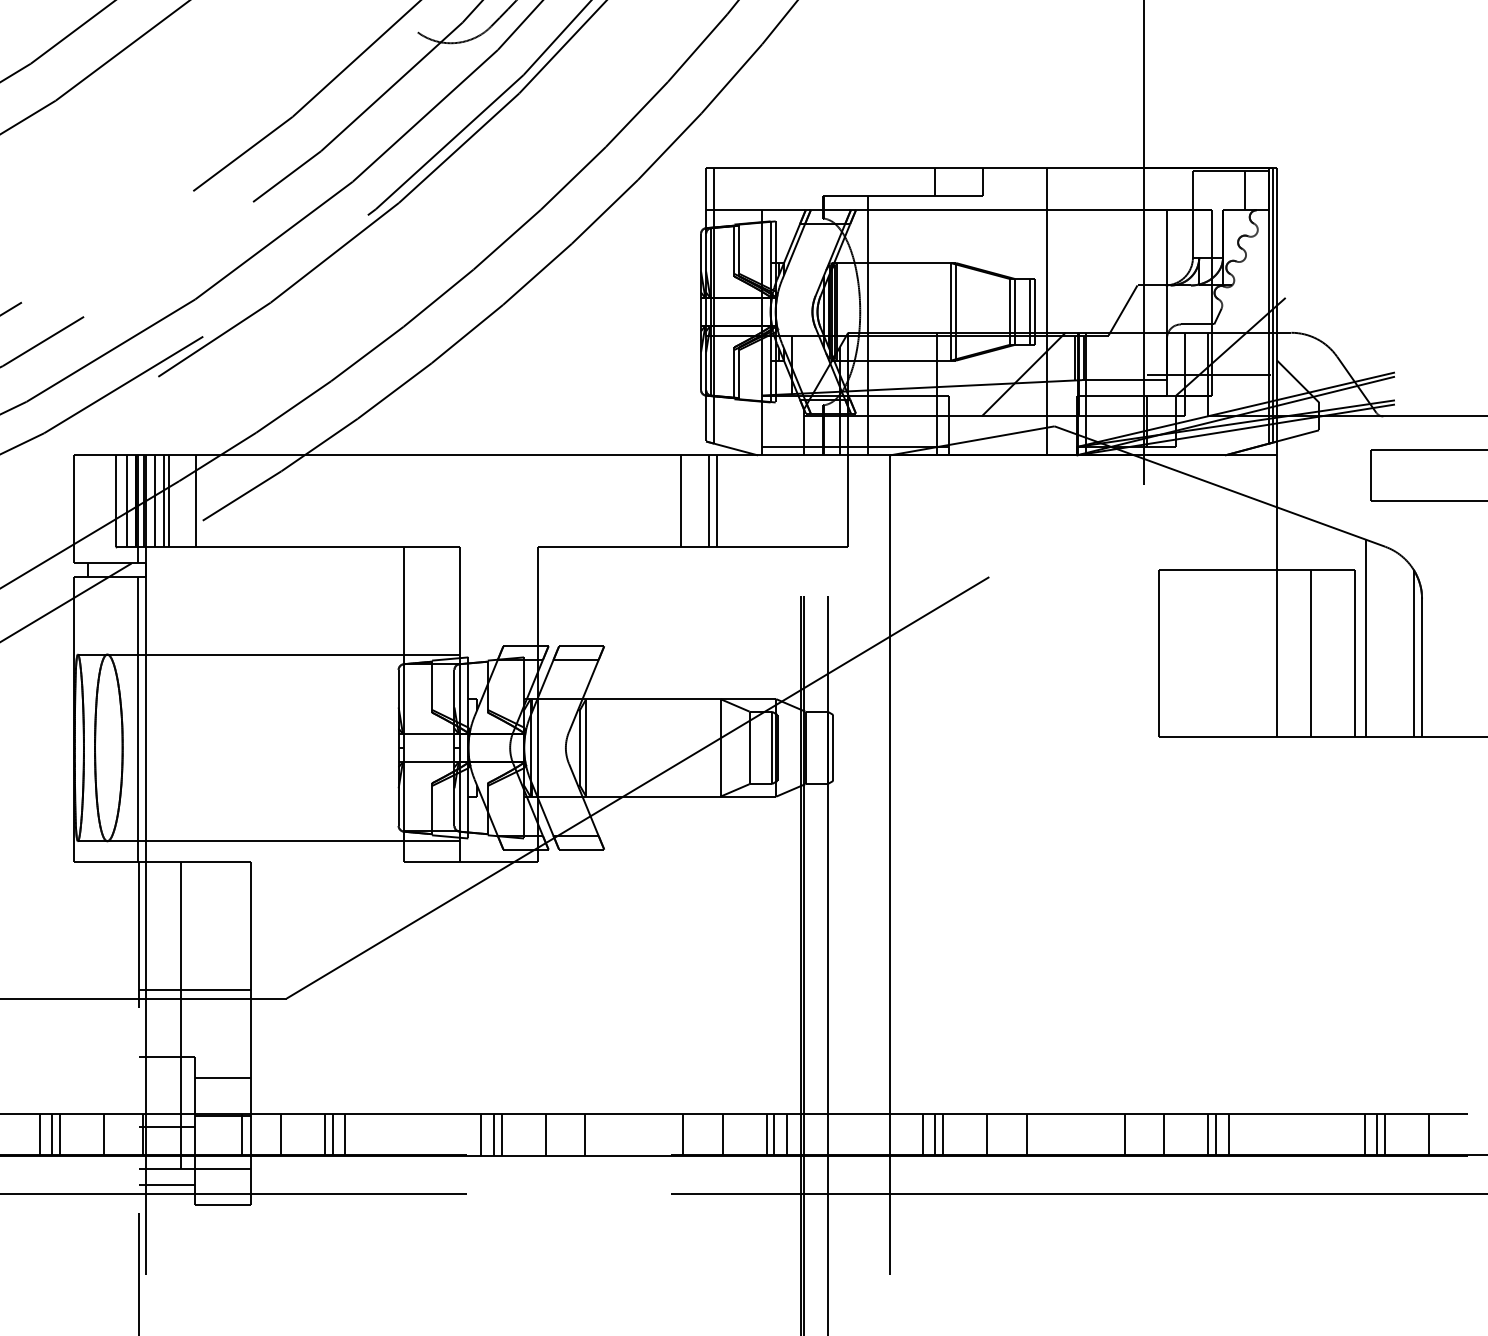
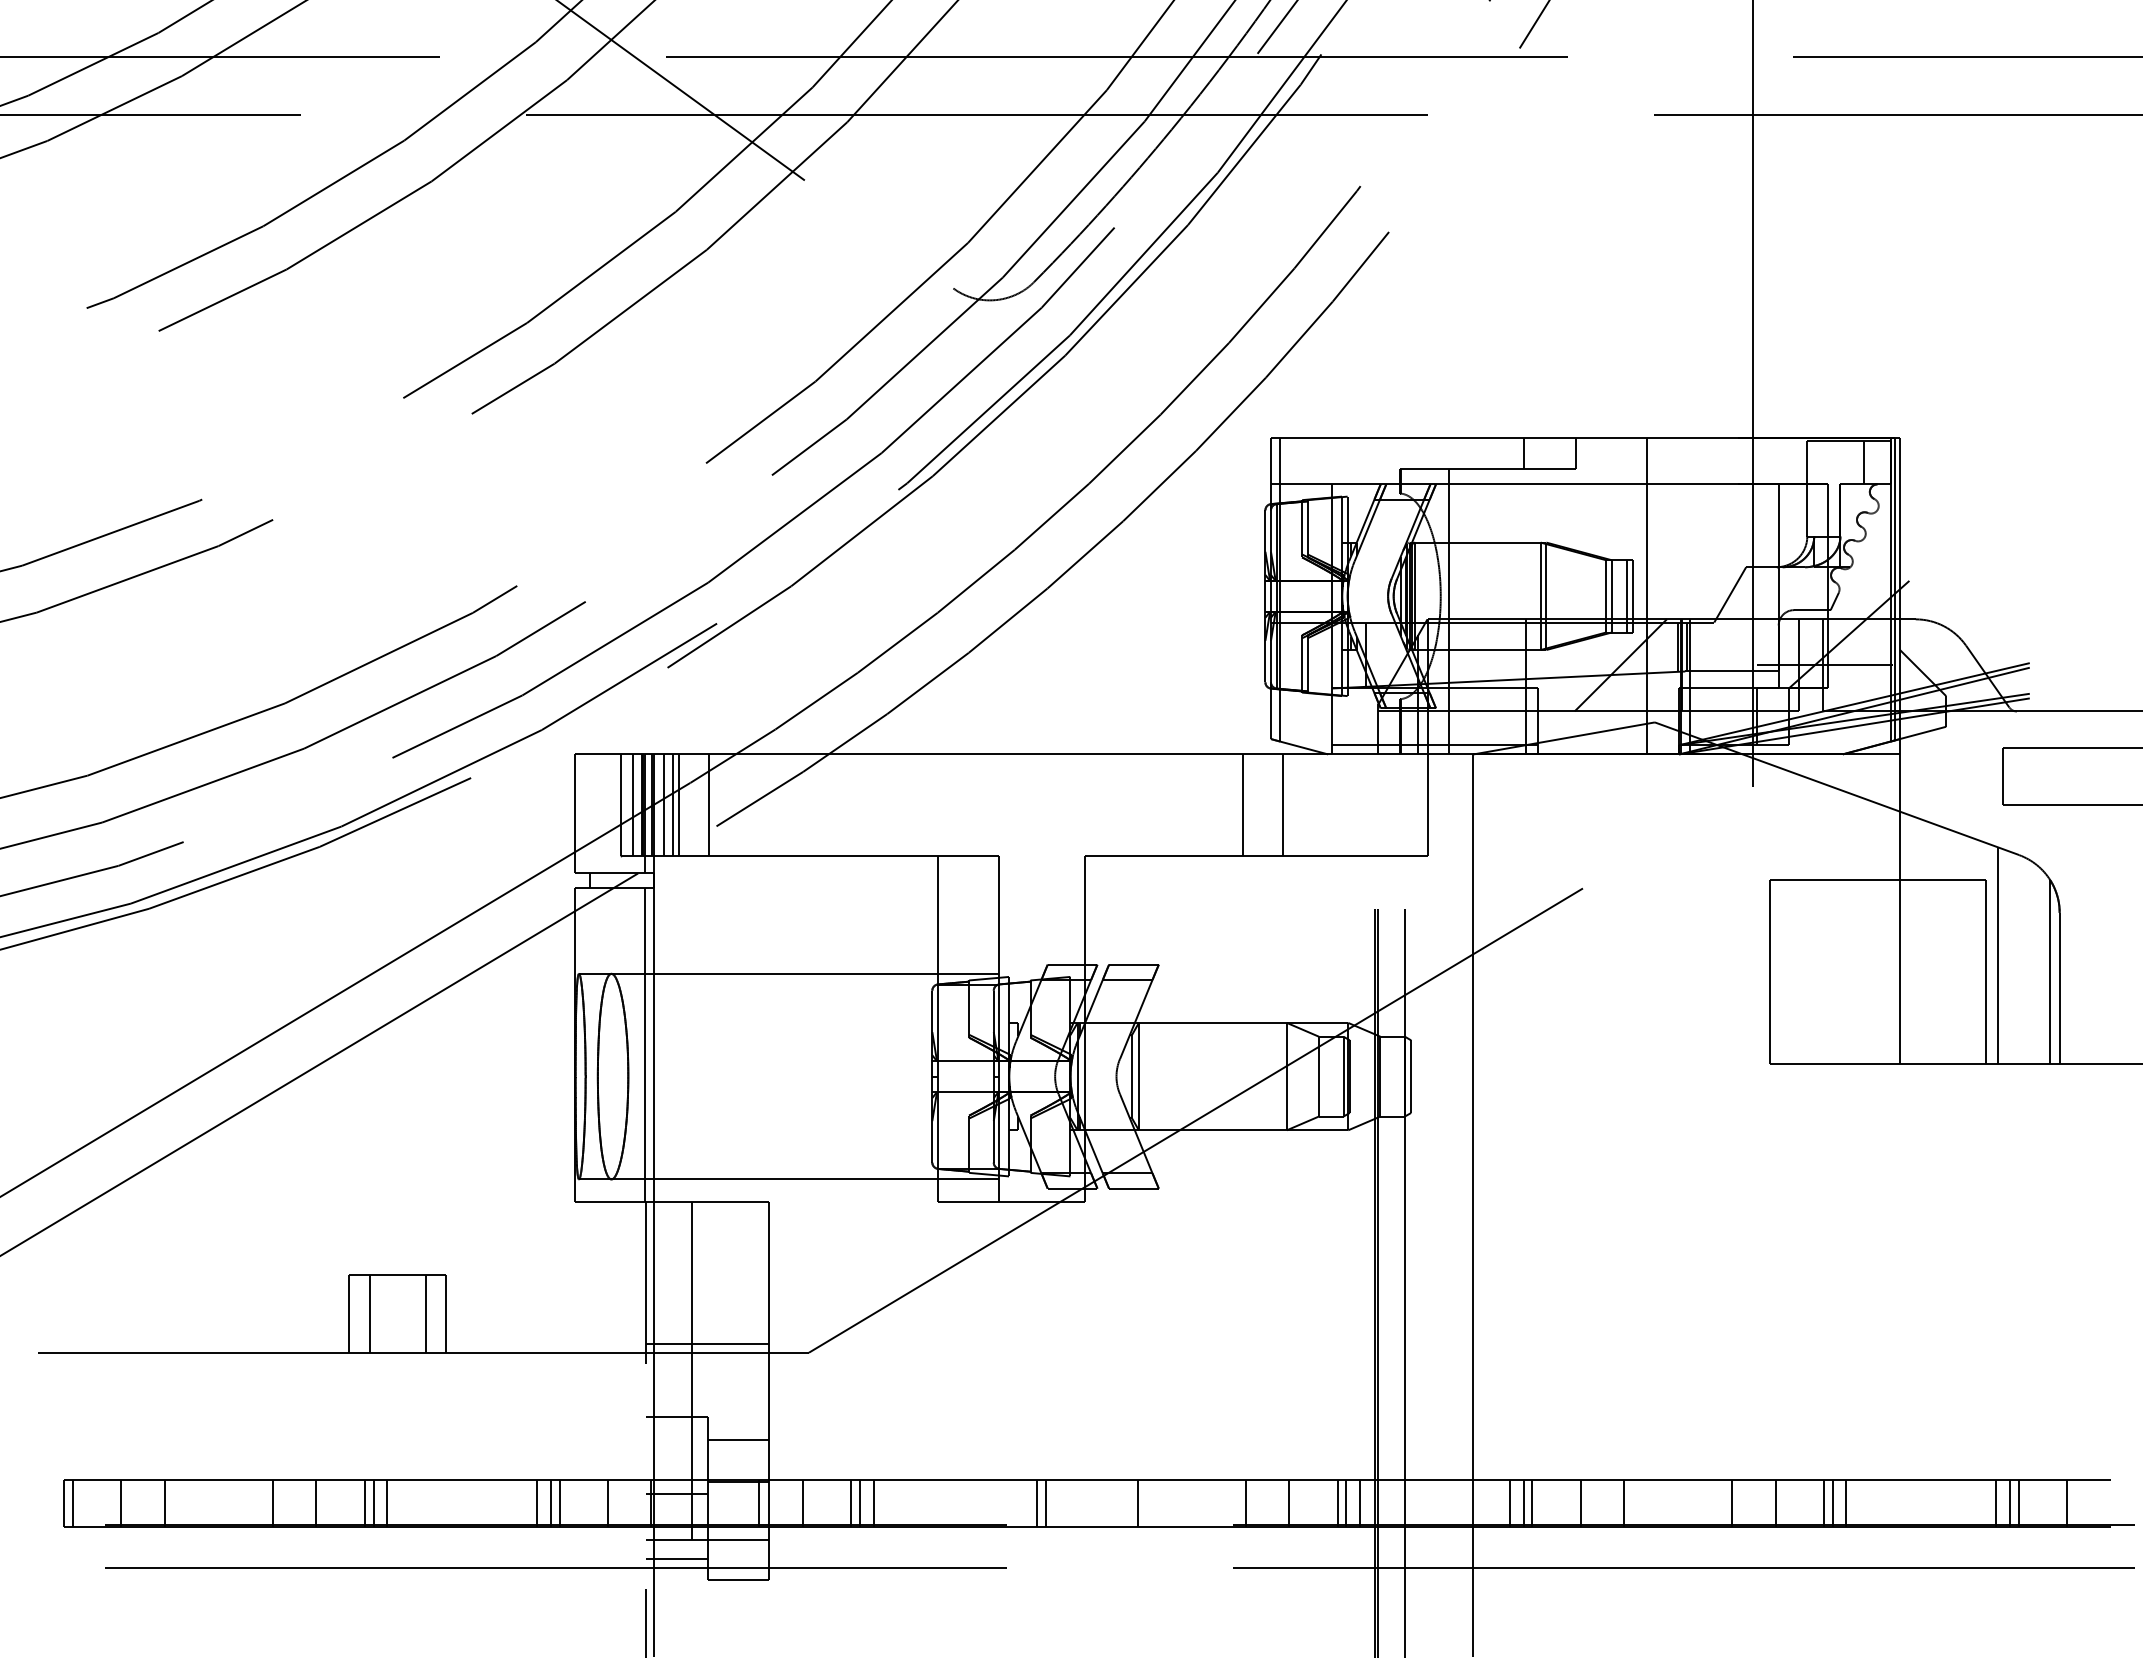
line: (709, 500) -> (1274, 804), removed
line: (1310, 653) -> (1936, 972), removed
line: (481, 1134) -> (1023, 1502), removed
line: (545, 1134) -> (1094, 1502), removed

